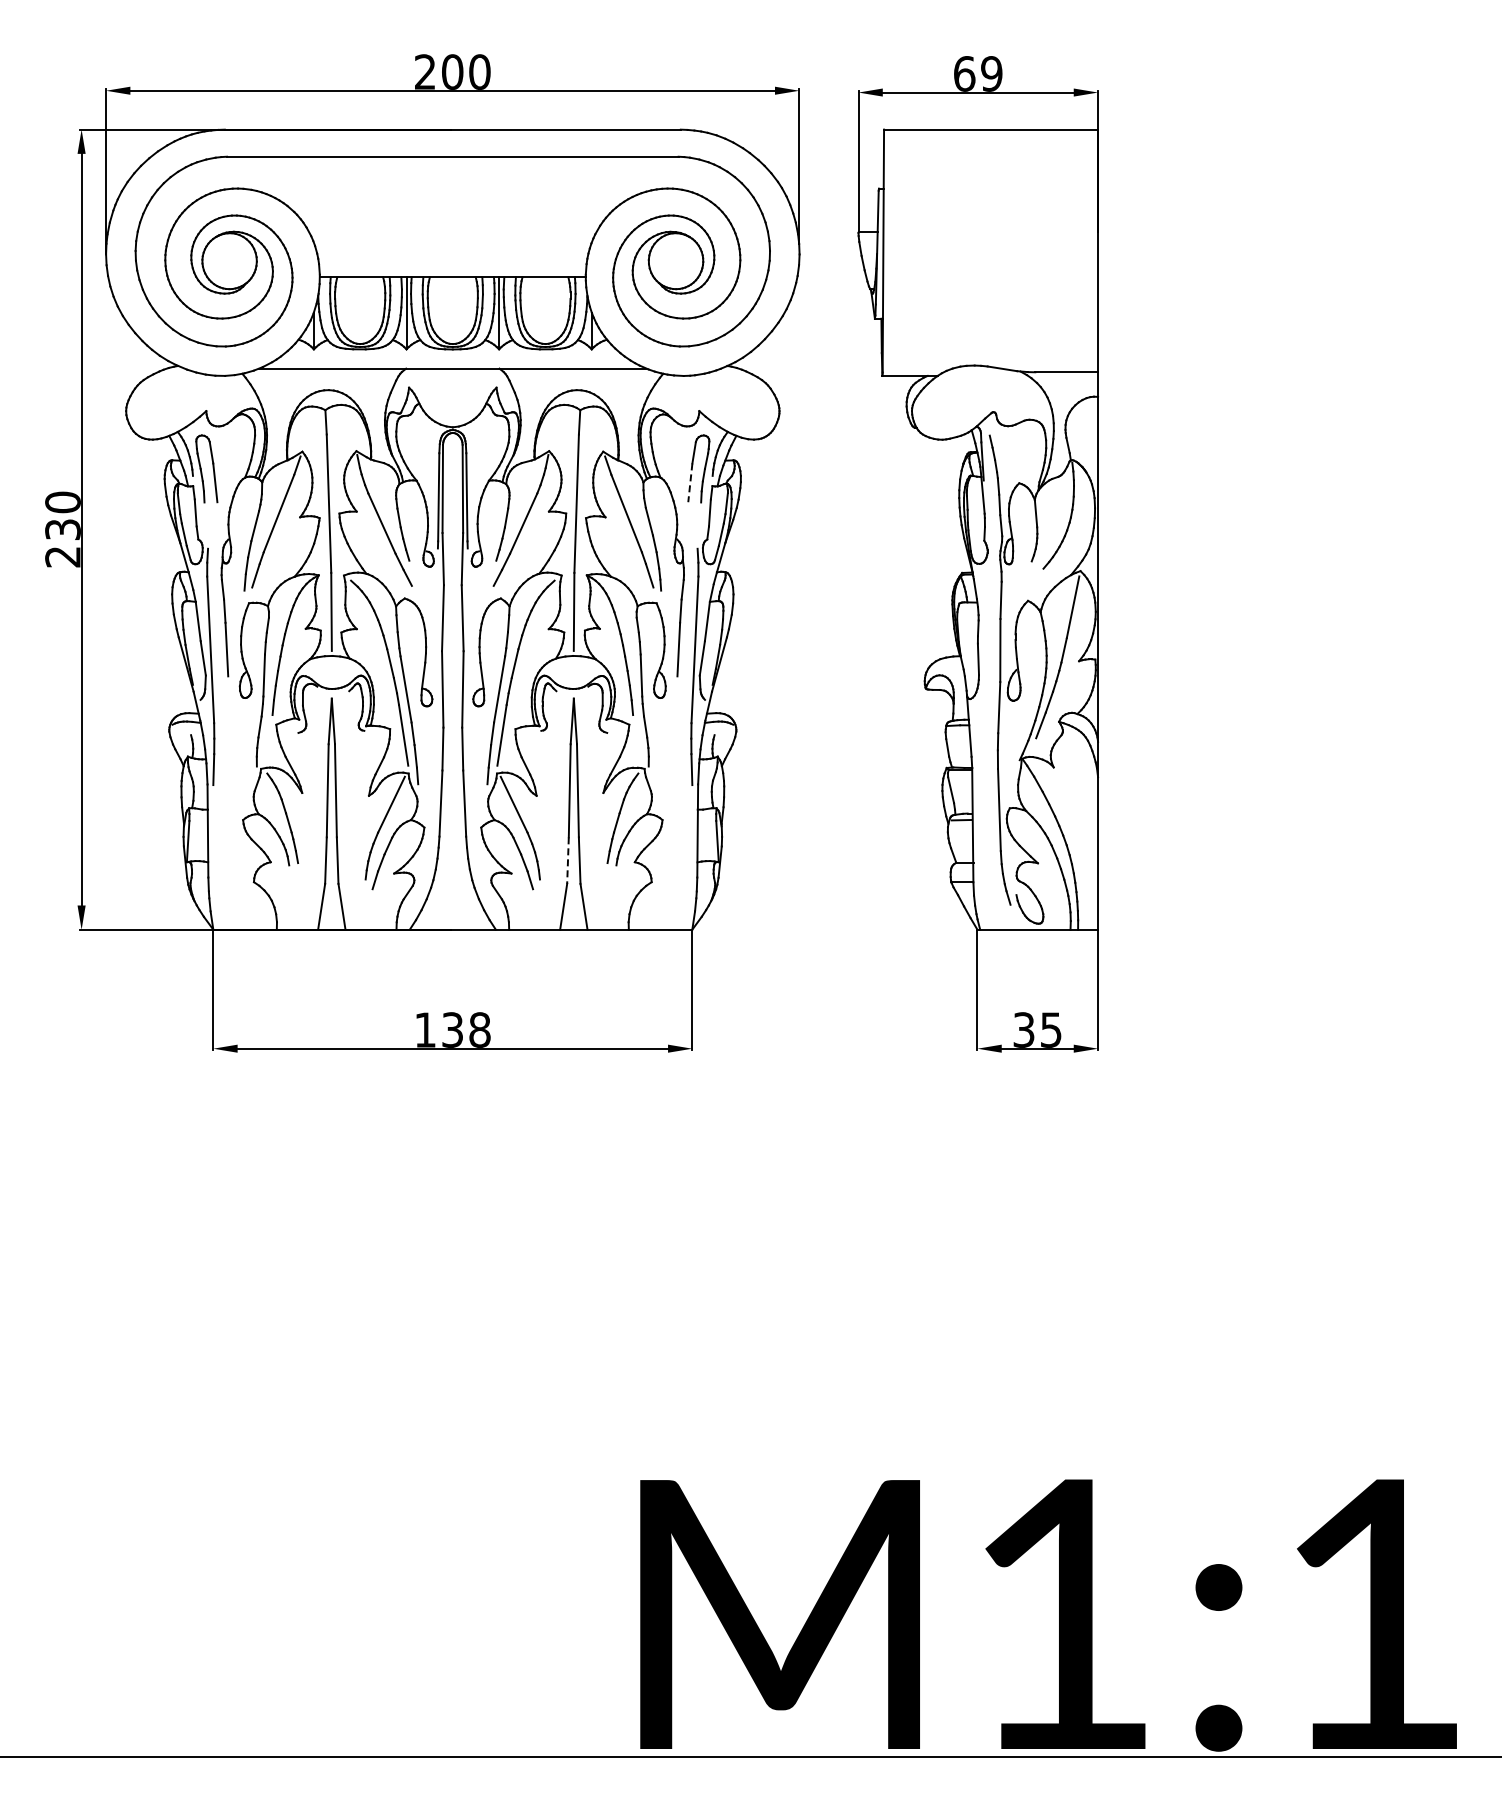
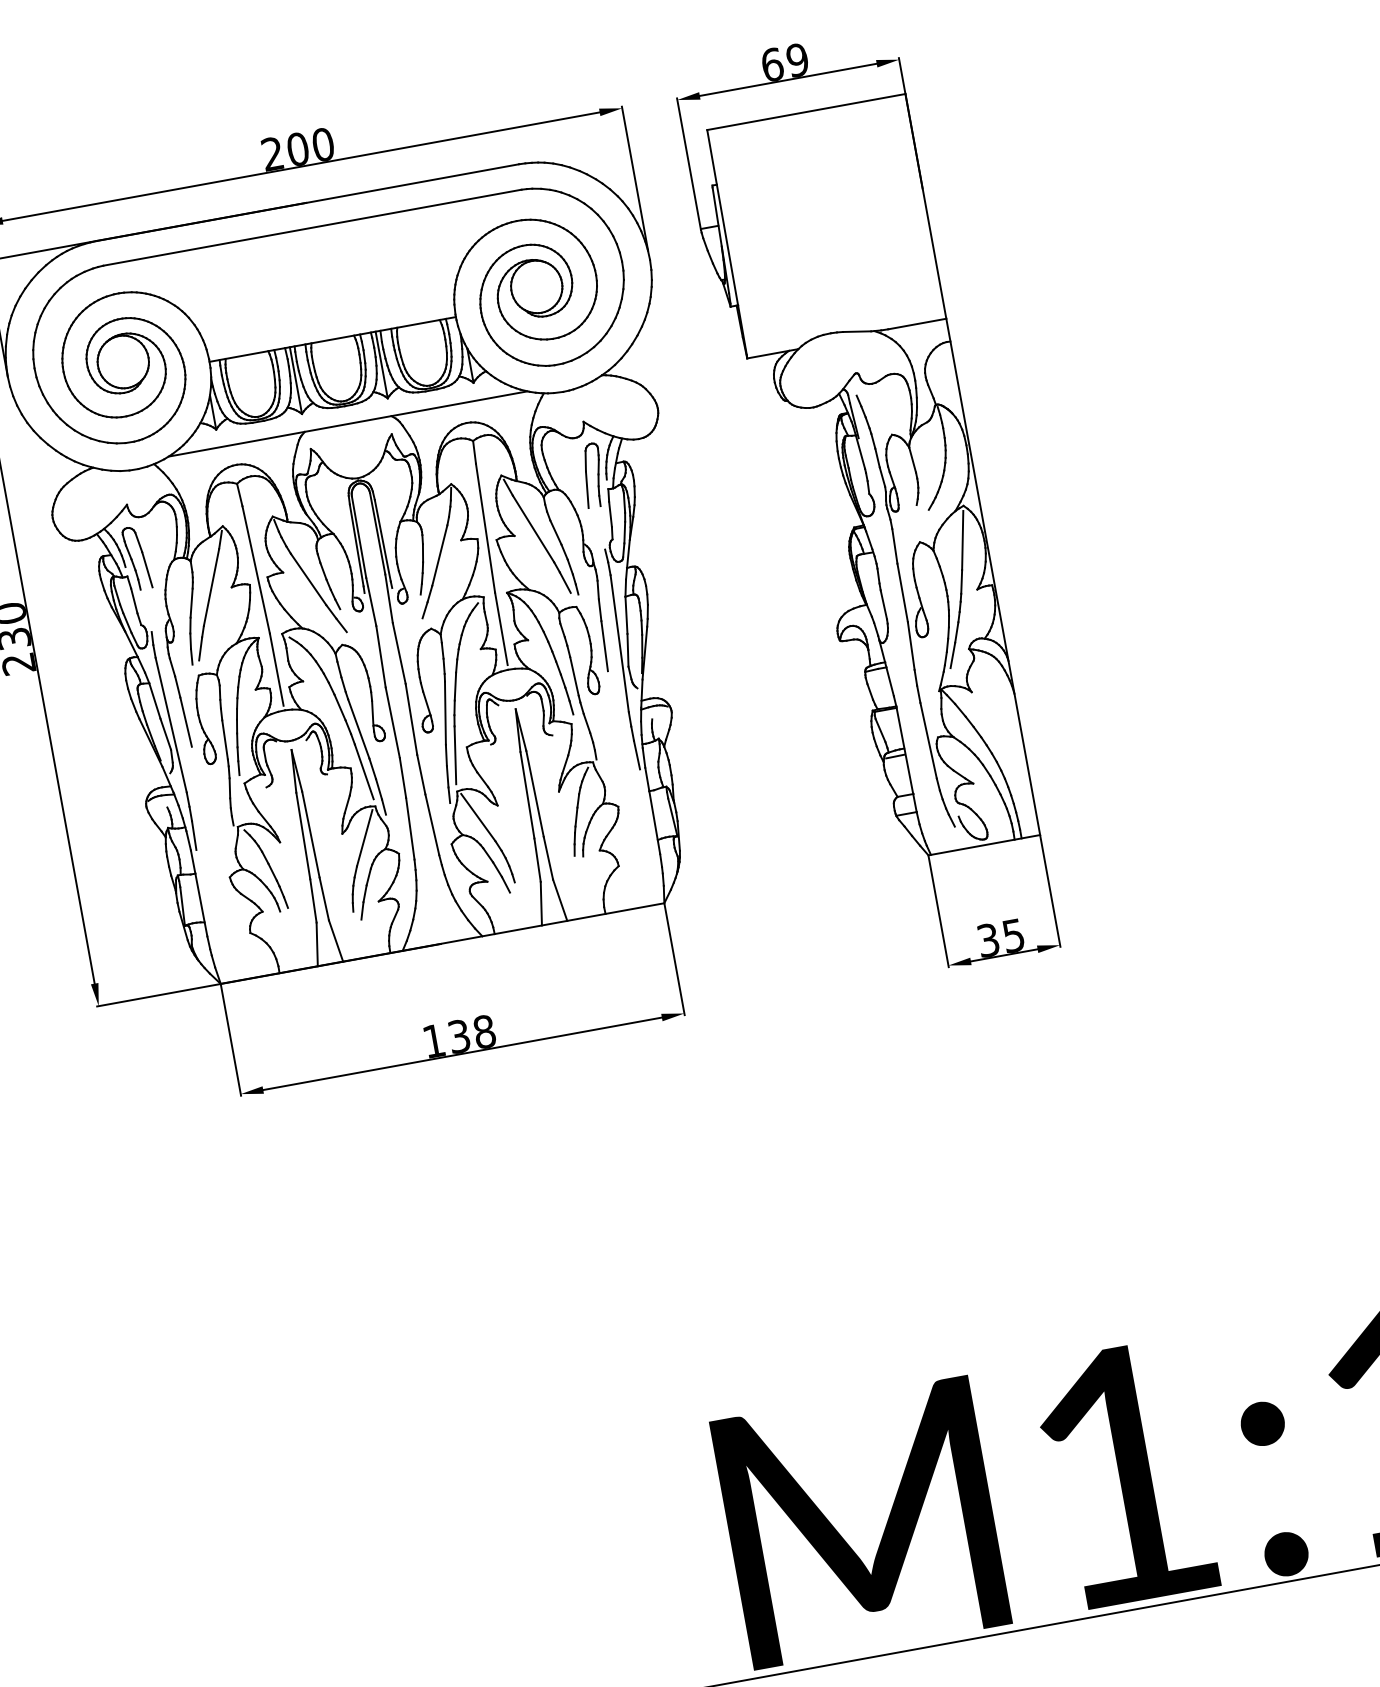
line: (690, 483) -> (587, 490), dashed -> solid
line: (567, 861) -> (537, 861), dashed -> solid

